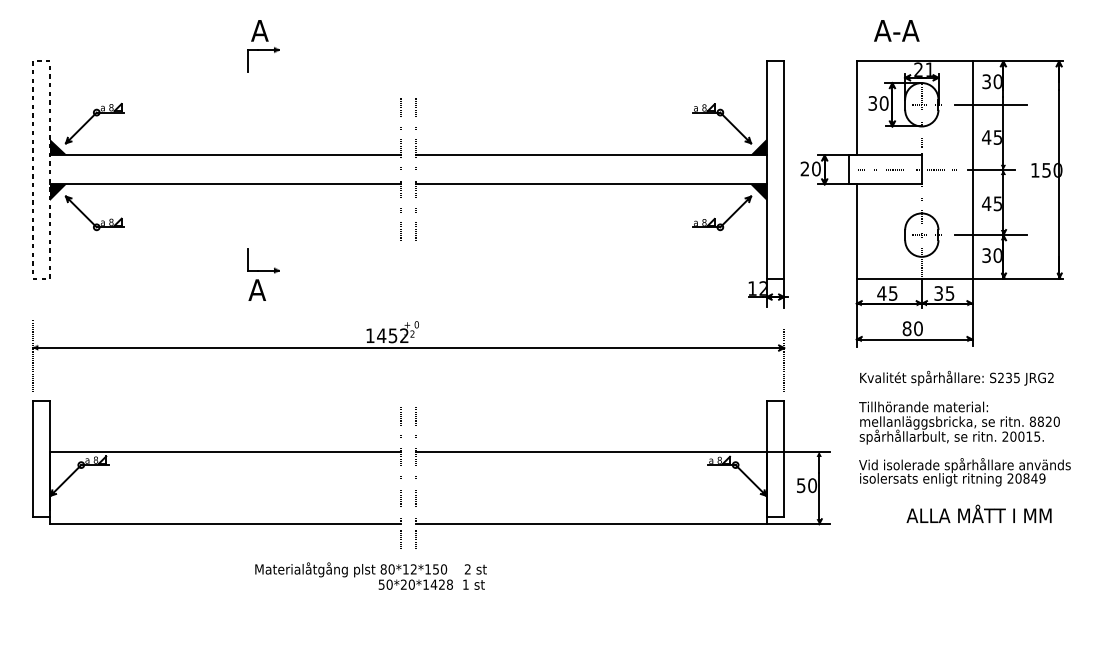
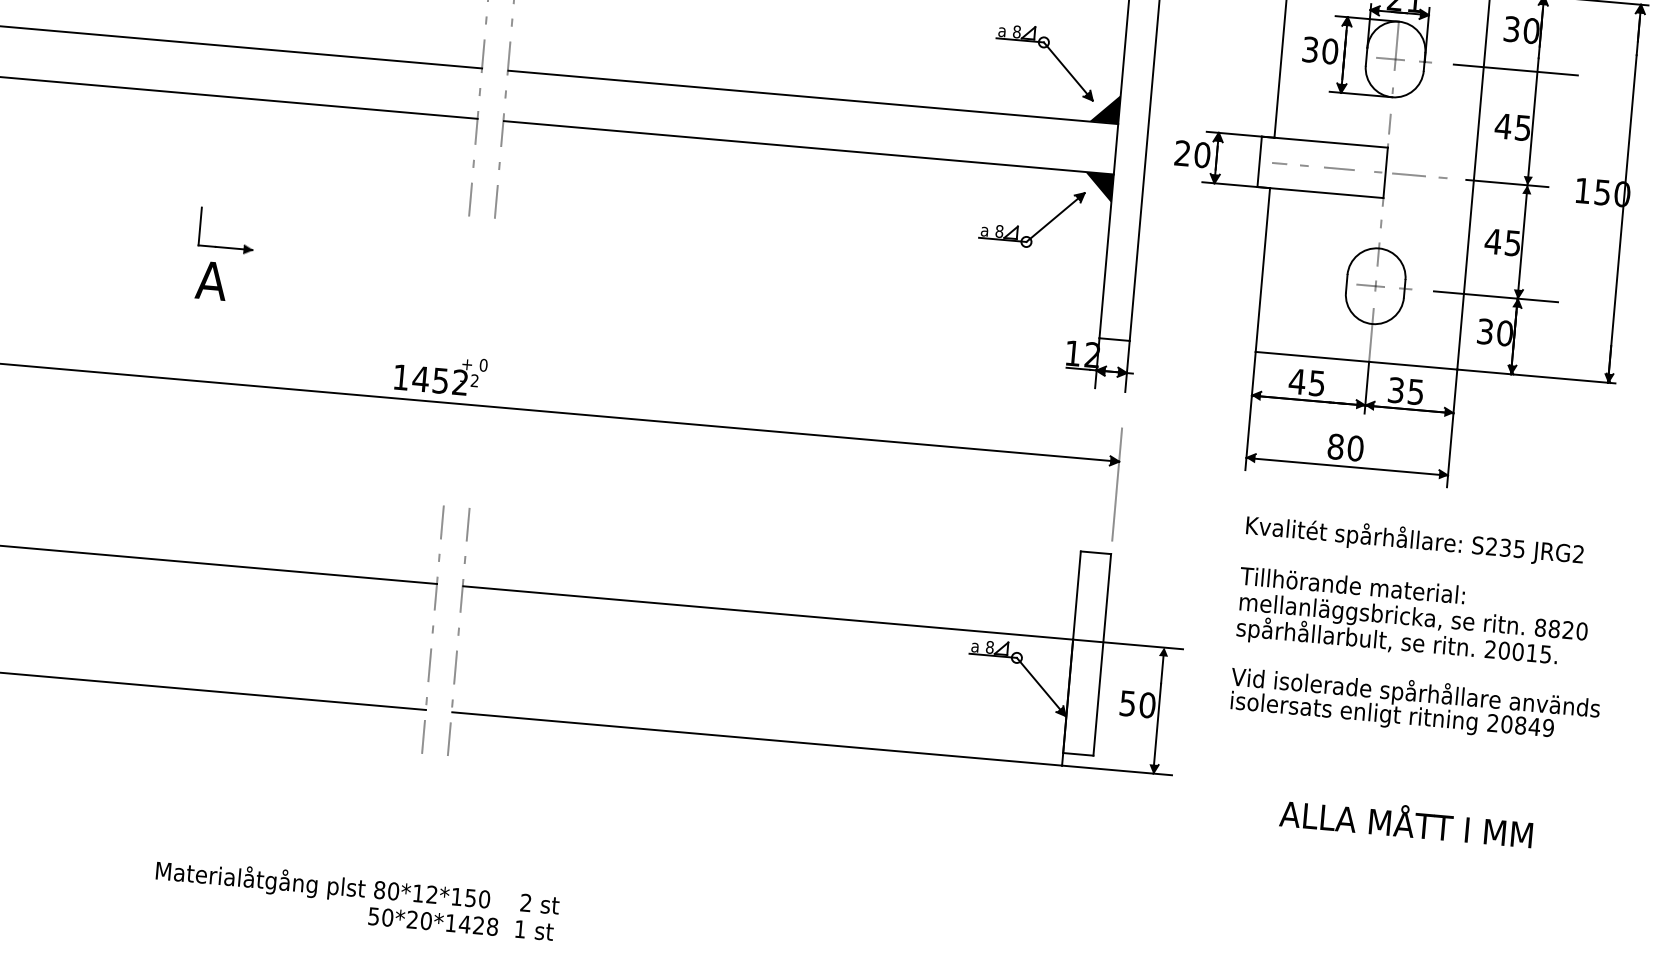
text: (978, 513) -> (1405, 820), moved
text: (370, 575) -> (355, 898), moved

